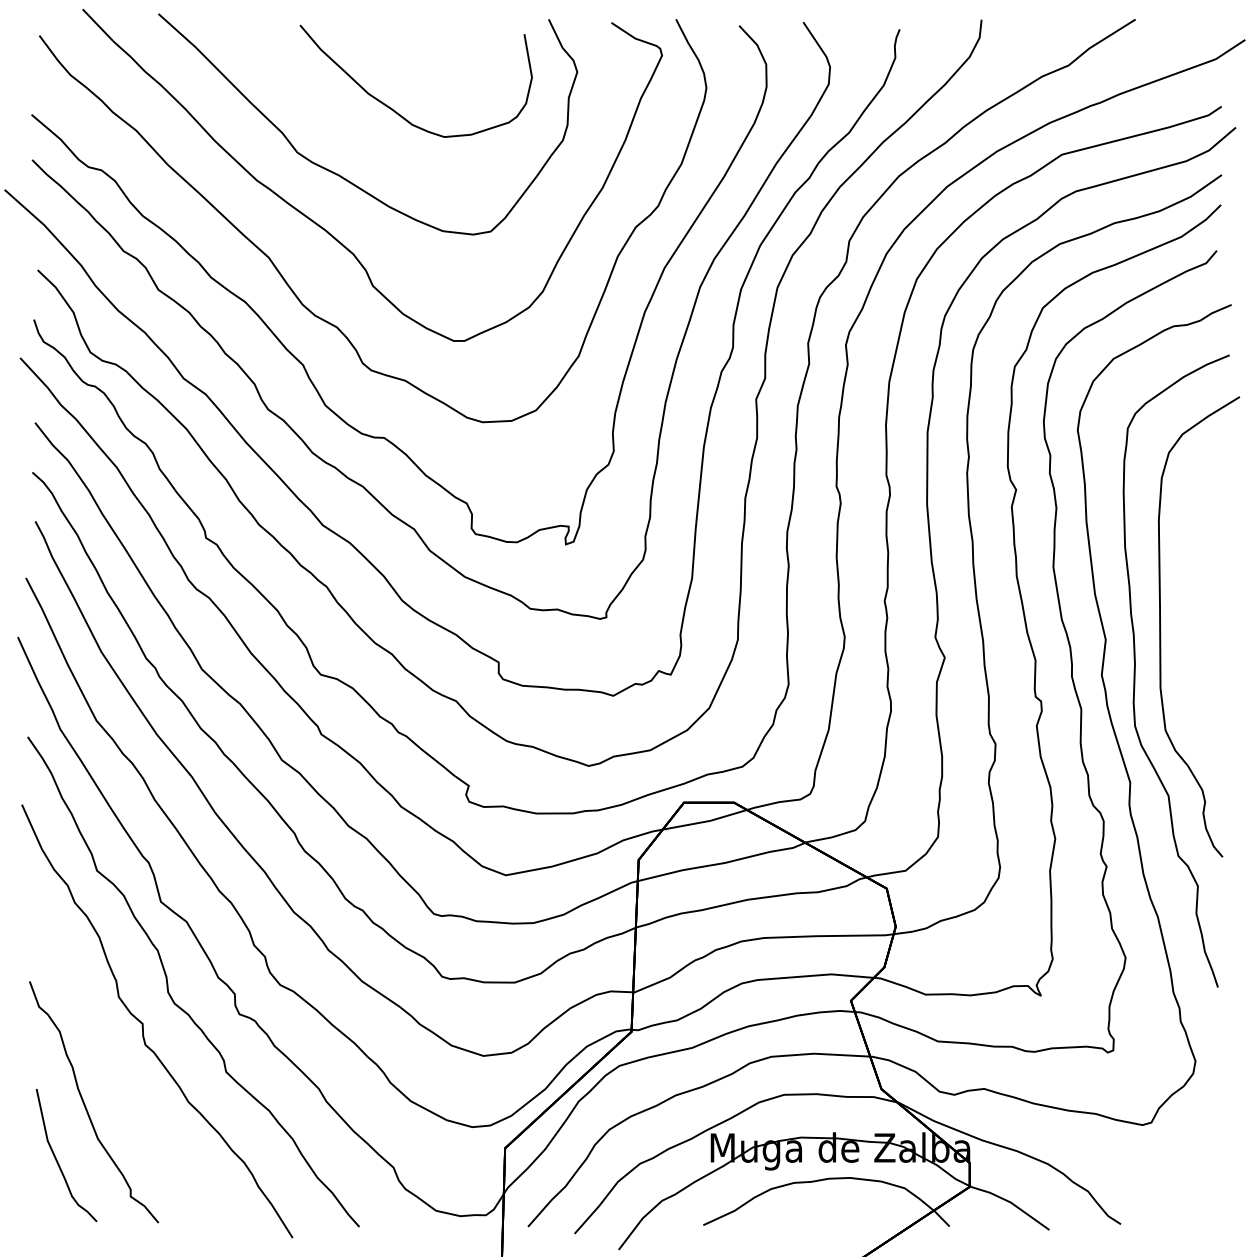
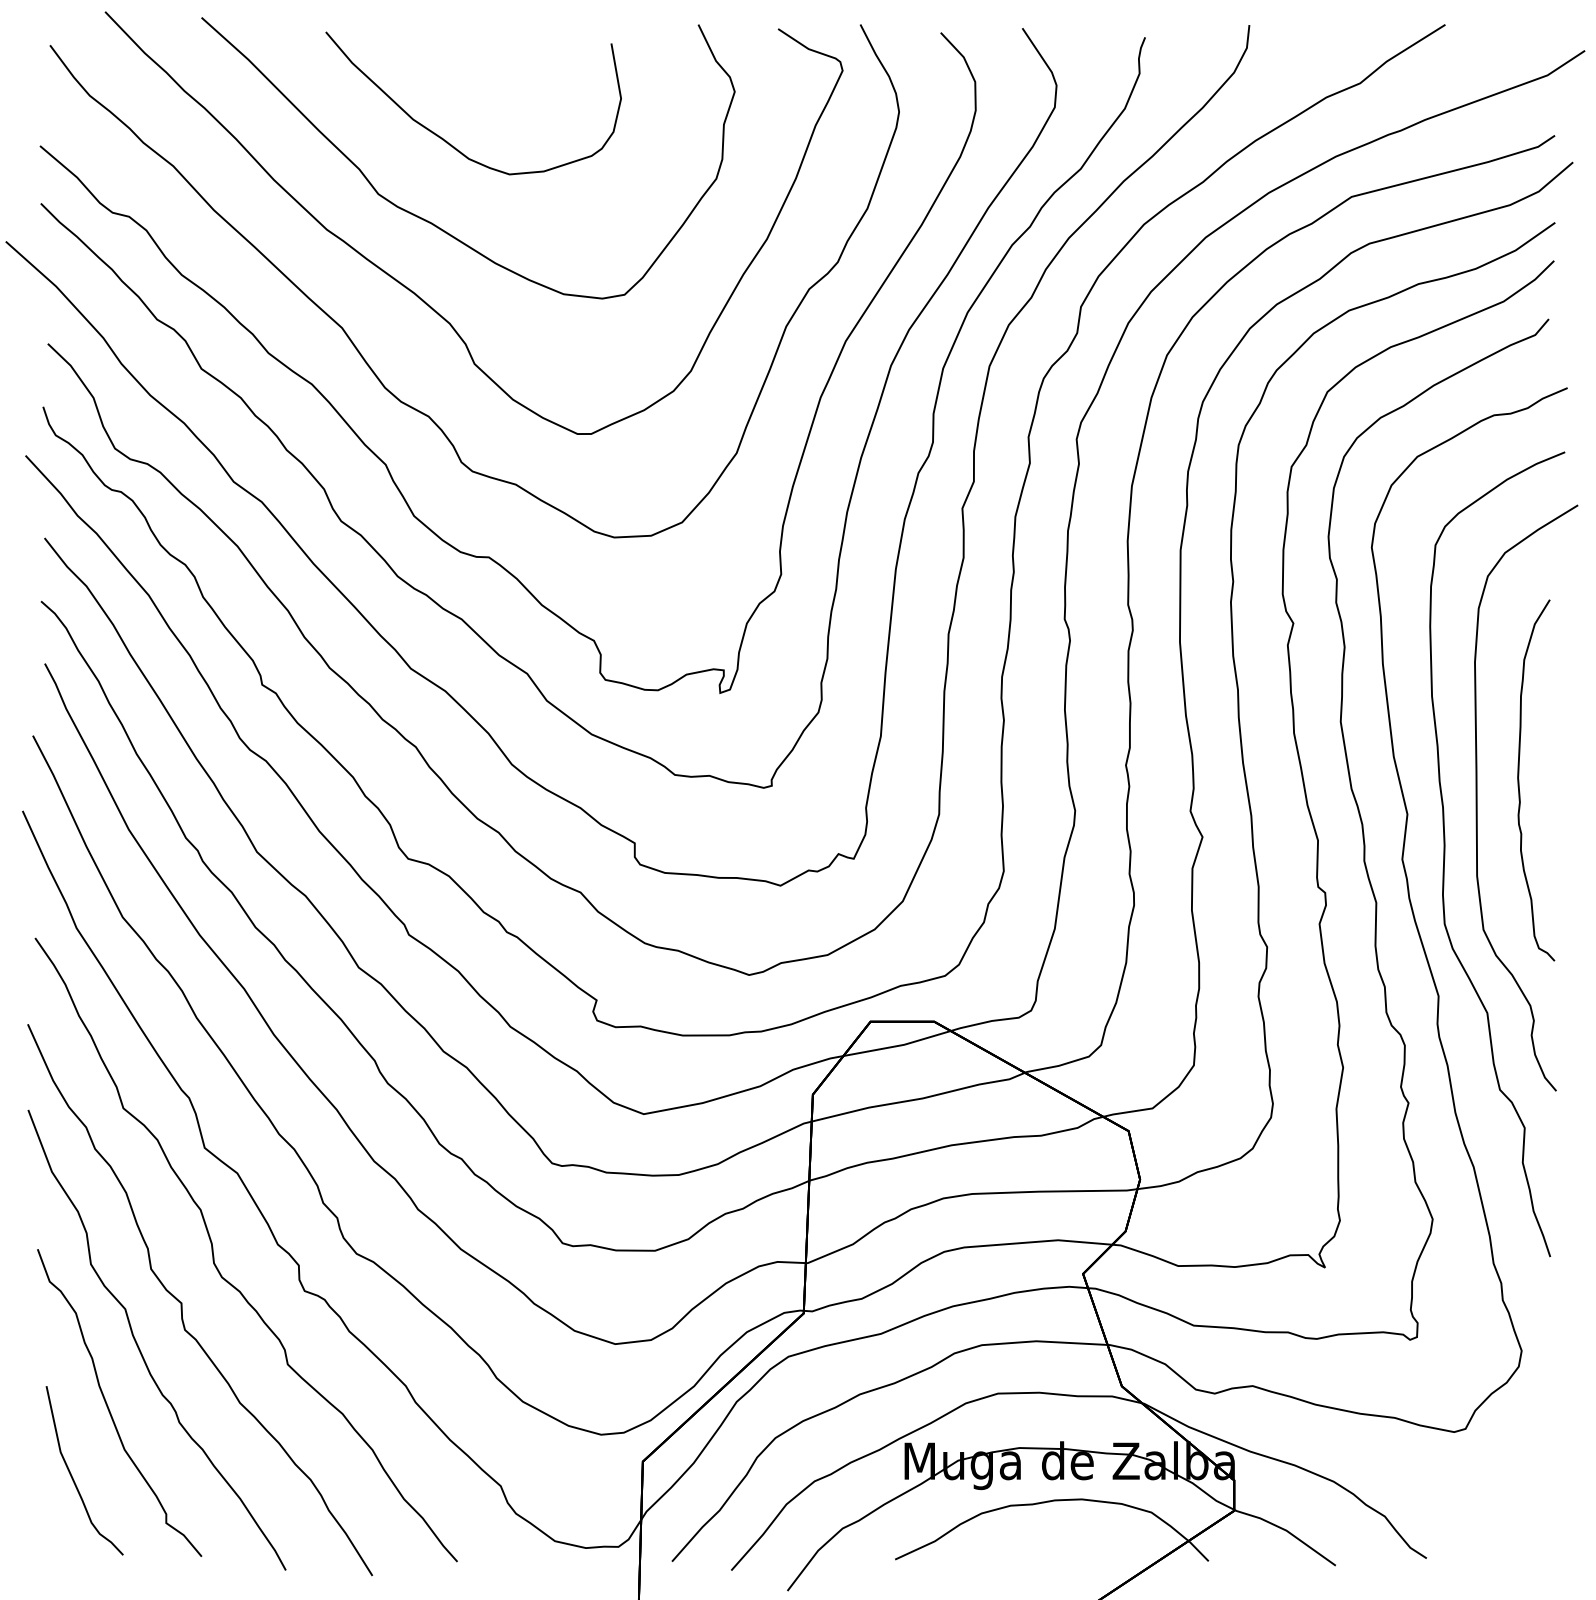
part: (395, 110) -> (447, 140), moved
curve: (1194, 617) -> (1520, 785), added
curve: (110, 1059) -> (140, 1348), added

